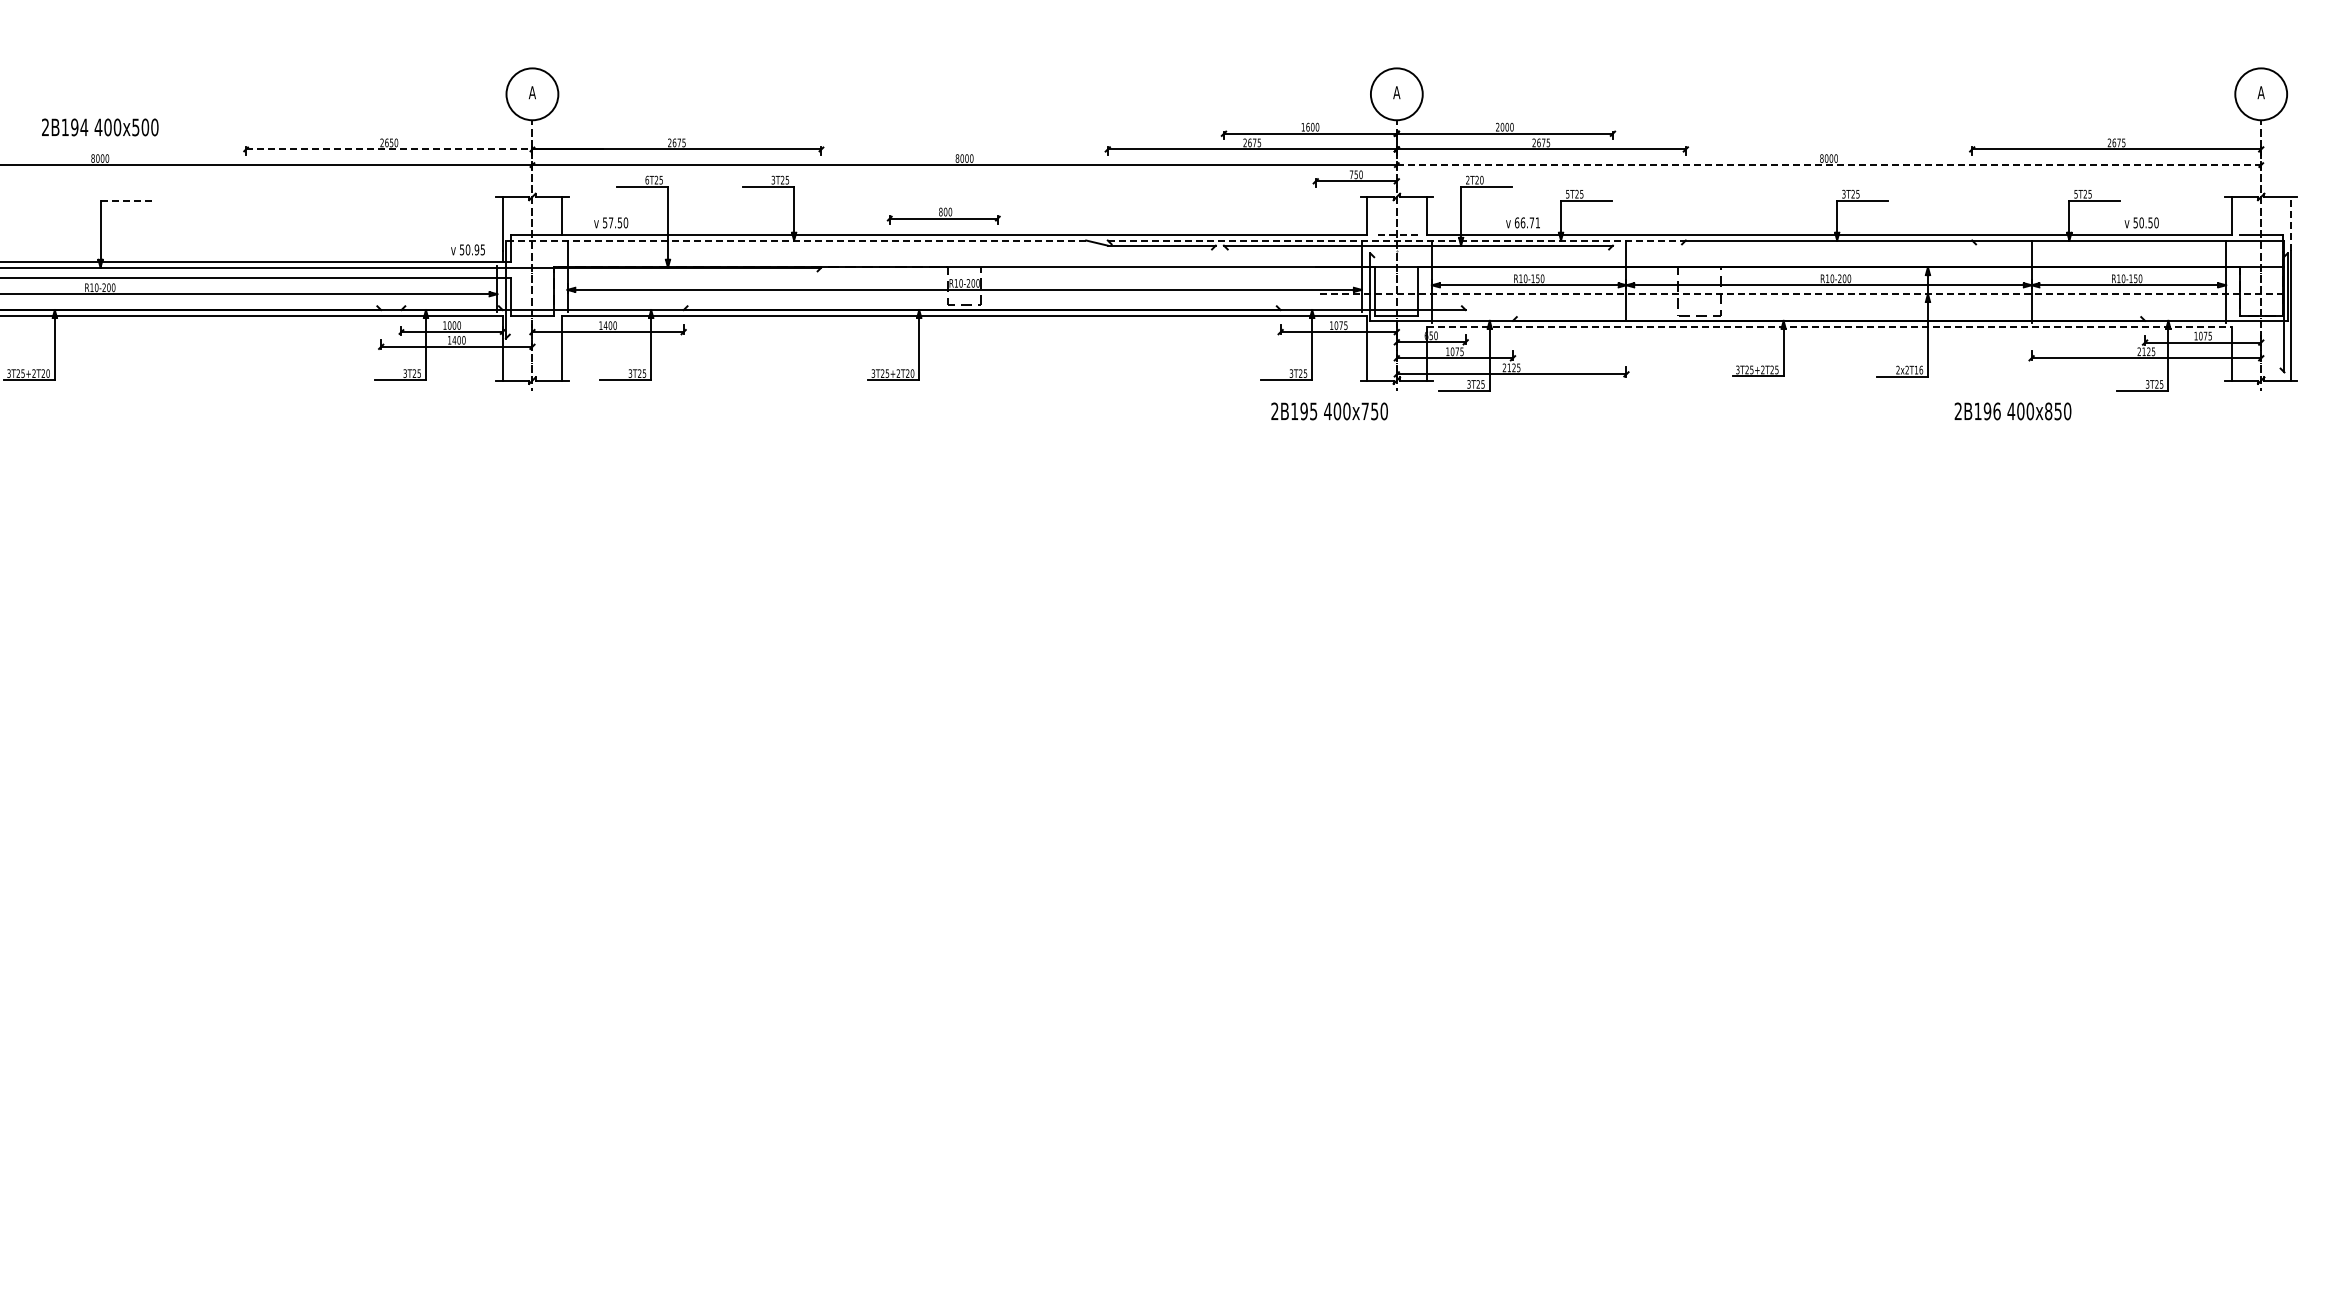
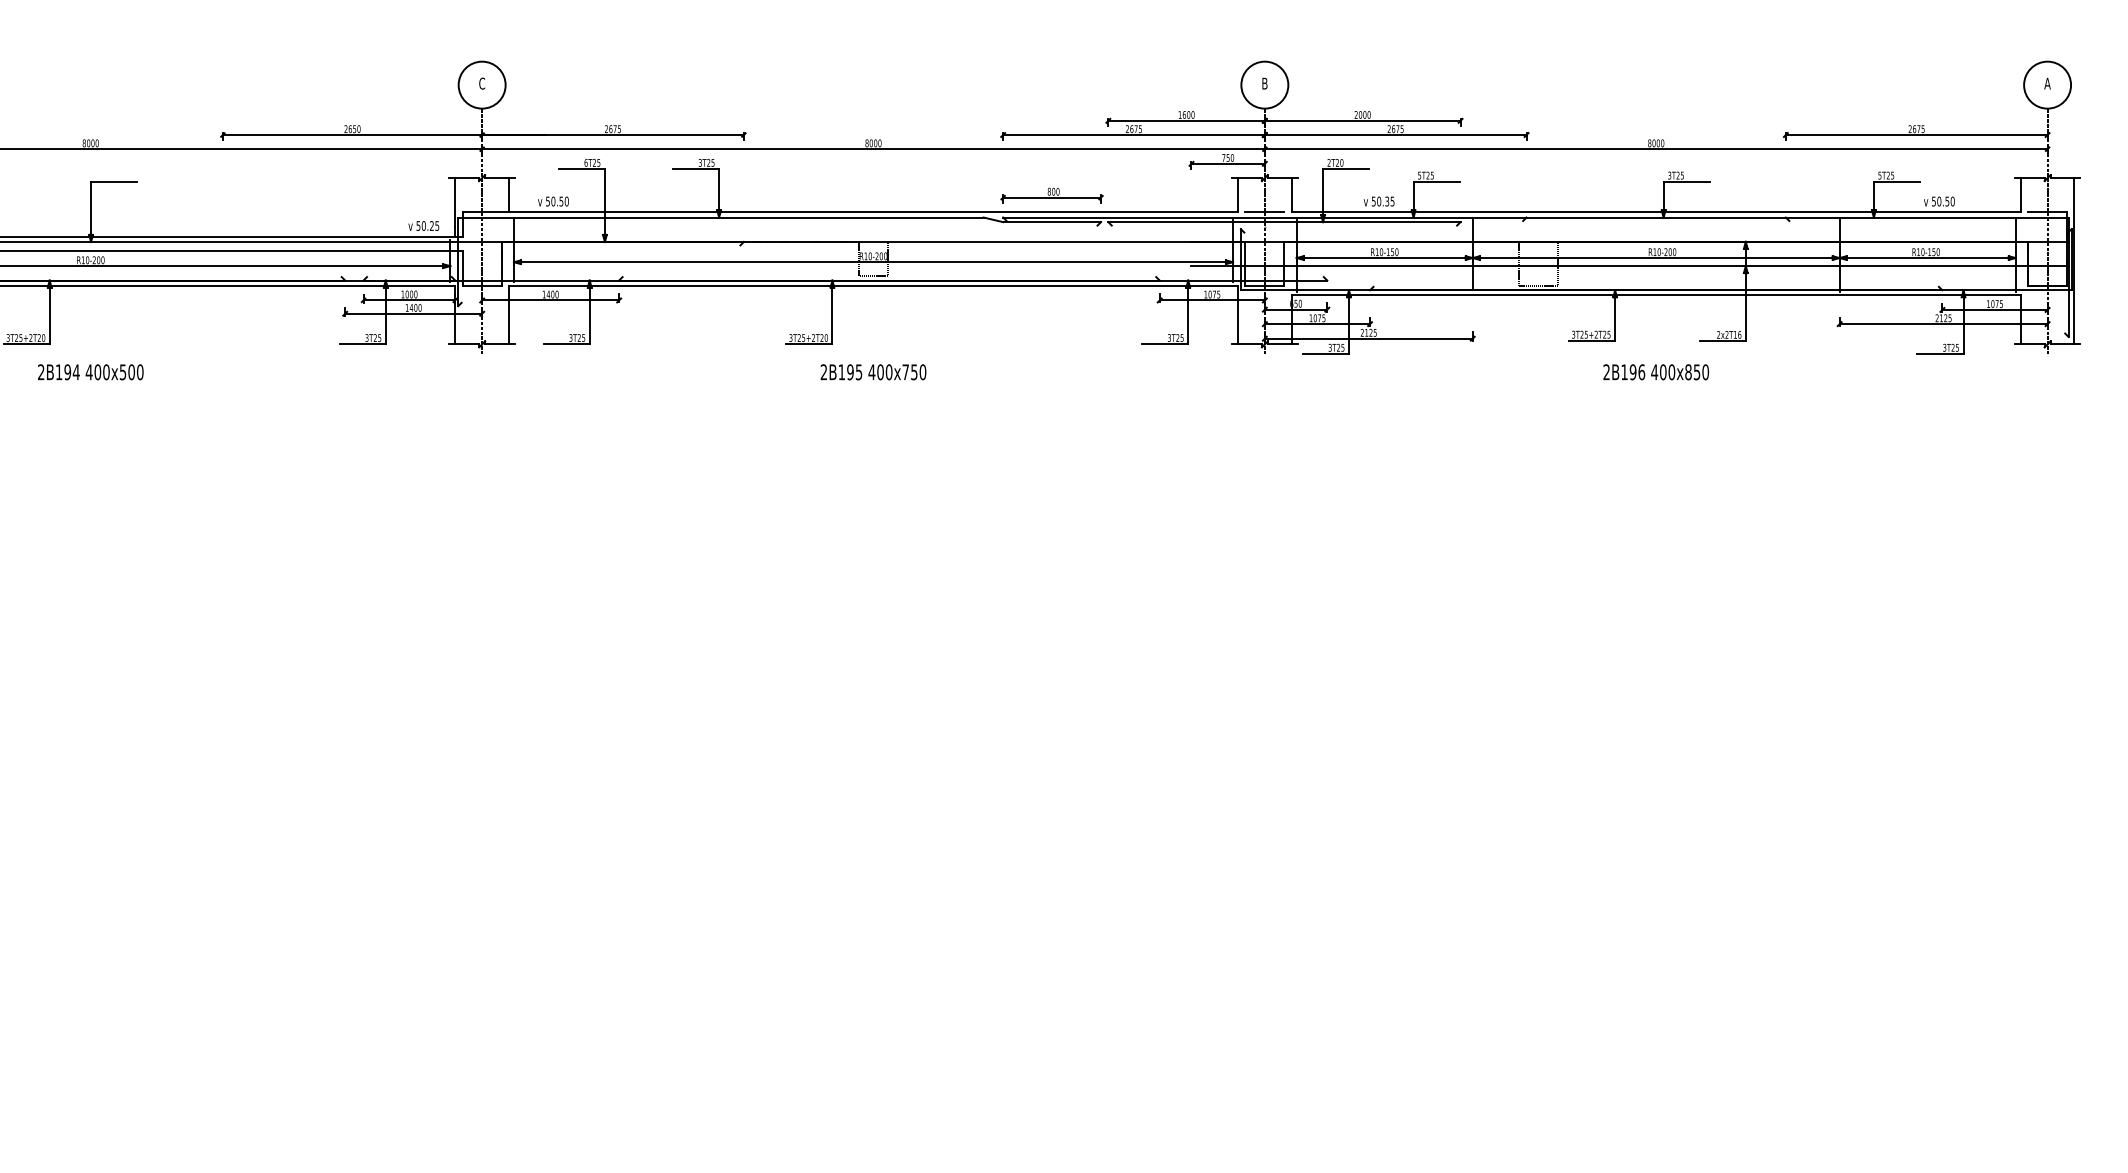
text: (531, 92) -> (481, 83), A -> C
text: (1396, 92) -> (1264, 83), A -> B
text: (100, 127) -> (91, 372), moved
line: (389, 149) -> (352, 135), dashed -> solid
line: (1829, 165) -> (1656, 149), dashed -> solid
line: (126, 200) -> (114, 181), dashed -> solid
part: (943, 215) -> (1051, 194), moved
text: (610, 222) -> (552, 201), 57.50 -> 50.50
text: (1526, 222) -> (1382, 201), 66.71 -> 50.35
line: (2290, 223) -> (2074, 202), dashed -> solid
line: (1396, 234) -> (1264, 212), dashed -> solid
line: (795, 240) -> (720, 217), dashed -> solid
line: (1397, 240) -> (1265, 217), dashed -> solid
text: (476, 249) -> (431, 225), 50.95 -> 50.25
line: (1799, 294) -> (1629, 266), dashed -> solid
line: (1829, 326) -> (1656, 295), dashed -> solid
text: (1329, 411) -> (873, 372), moved
text: (2012, 411) -> (1655, 372), moved

